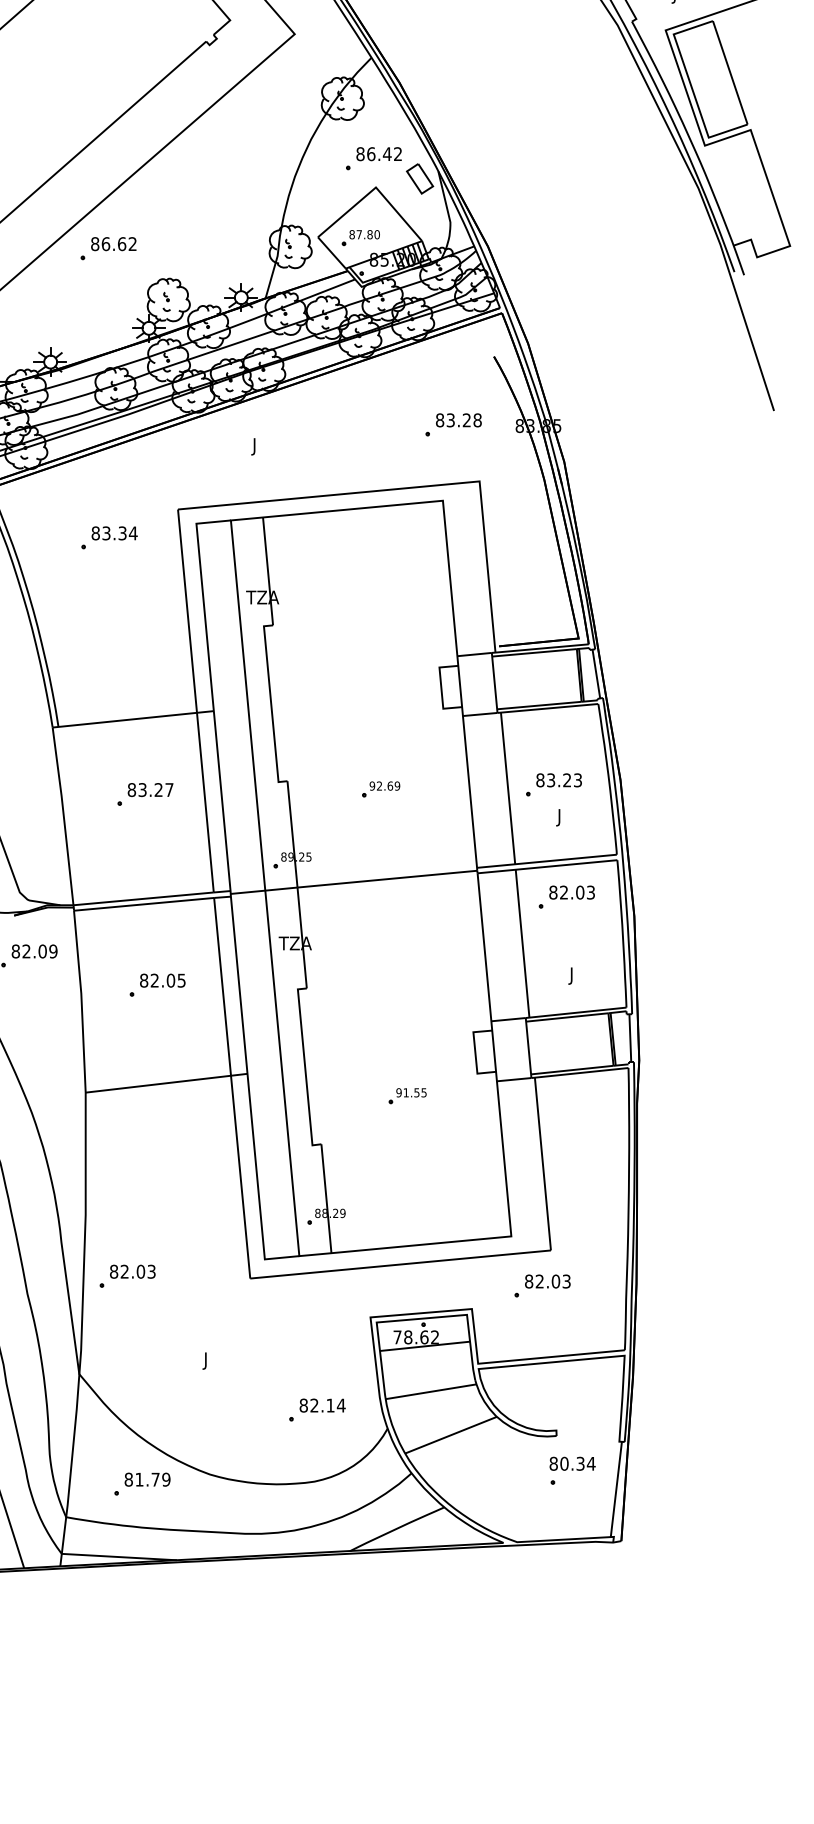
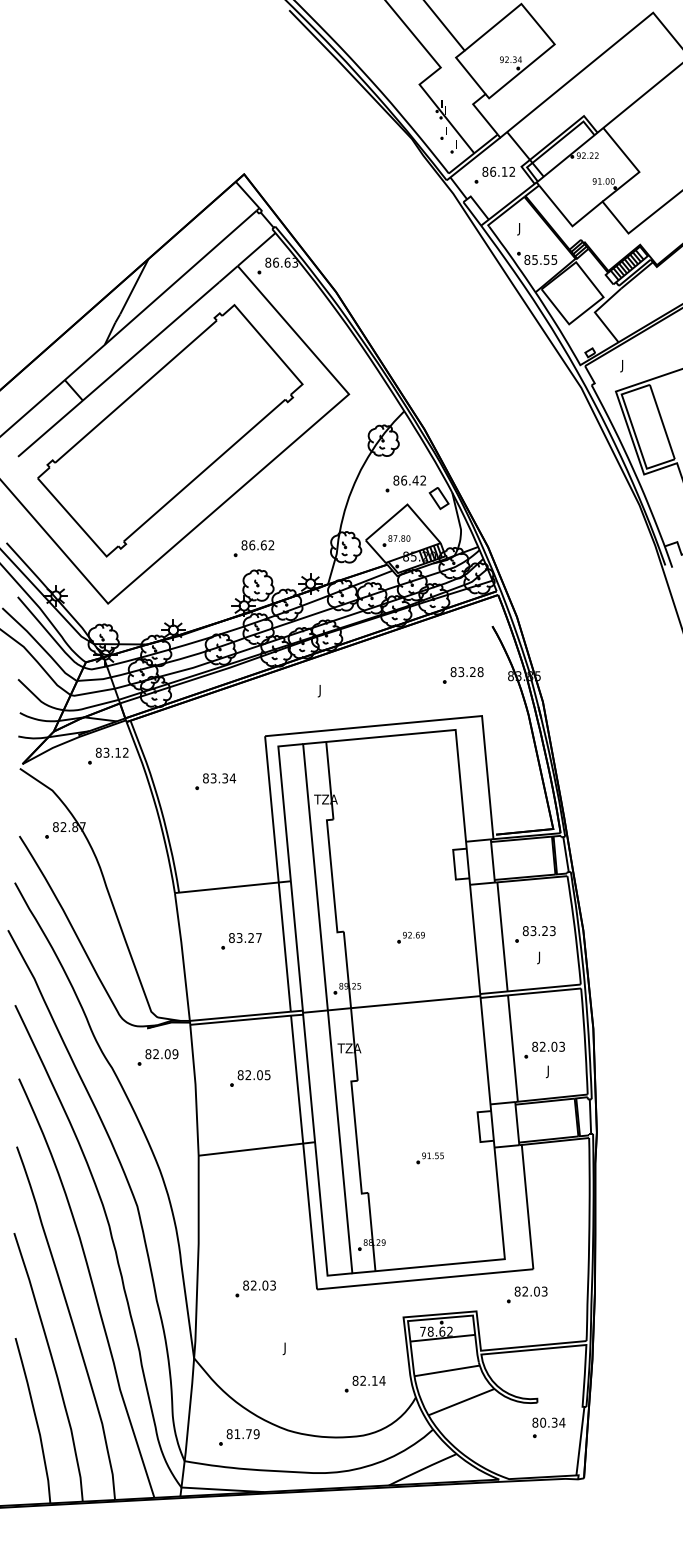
part: (107, 248) -> (253, 548), moved
part: (109, 537) -> (215, 781), moved
part: (566, 896) -> (544, 1049), moved
part: (127, 1275) -> (255, 1288), moved

